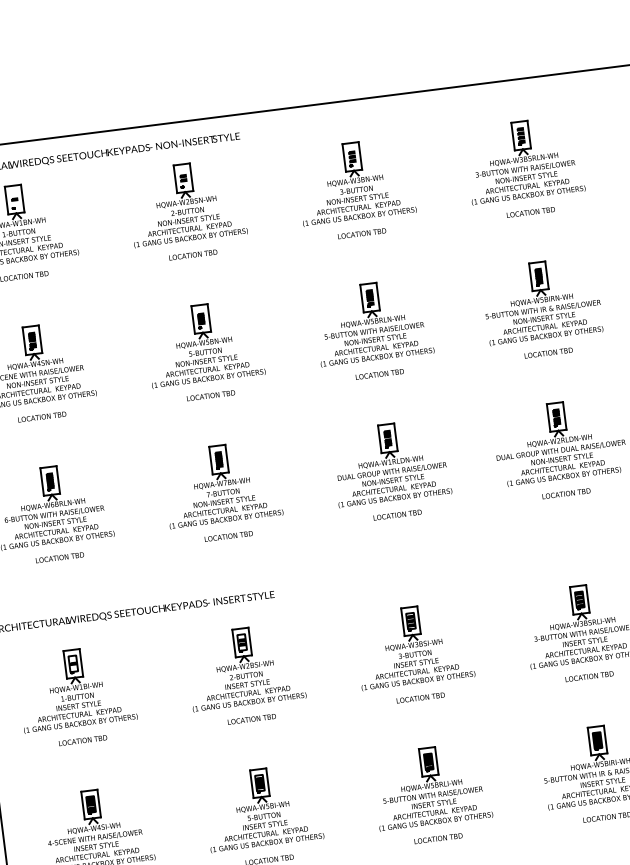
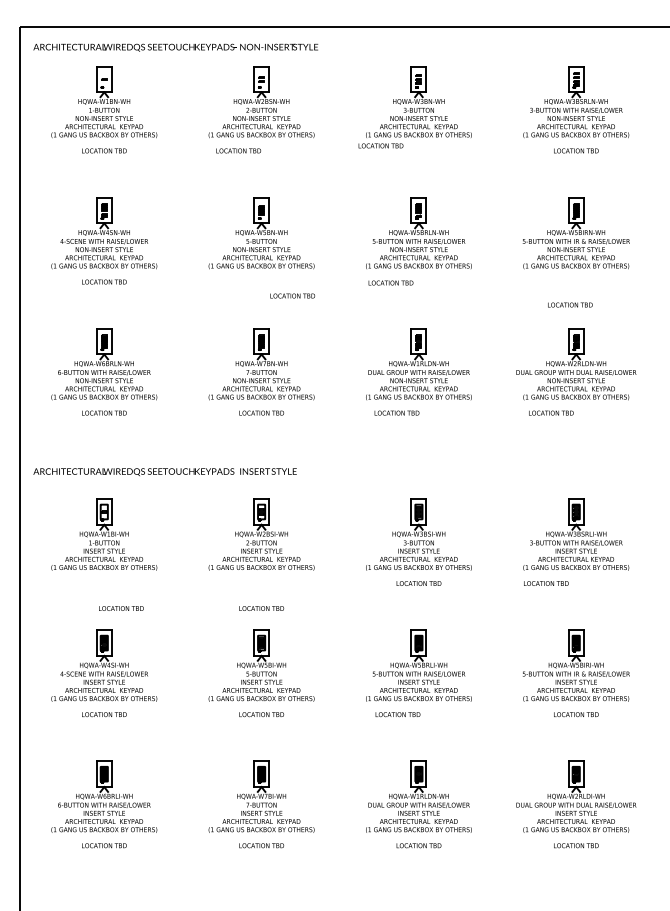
text: (361, 233) -> (380, 145), moved
text: (193, 254) -> (238, 150), moved
text: (548, 352) -> (570, 304), moved
text: (379, 373) -> (390, 282), moved
text: (210, 395) -> (292, 295), moved
text: (566, 493) -> (551, 412), moved
text: (397, 514) -> (396, 412), moved
text: (589, 676) -> (546, 583), moved
text: (251, 719) -> (261, 608), moved
text: (83, 740) -> (121, 608), moved
text: (437, 838) -> (397, 714), moved

